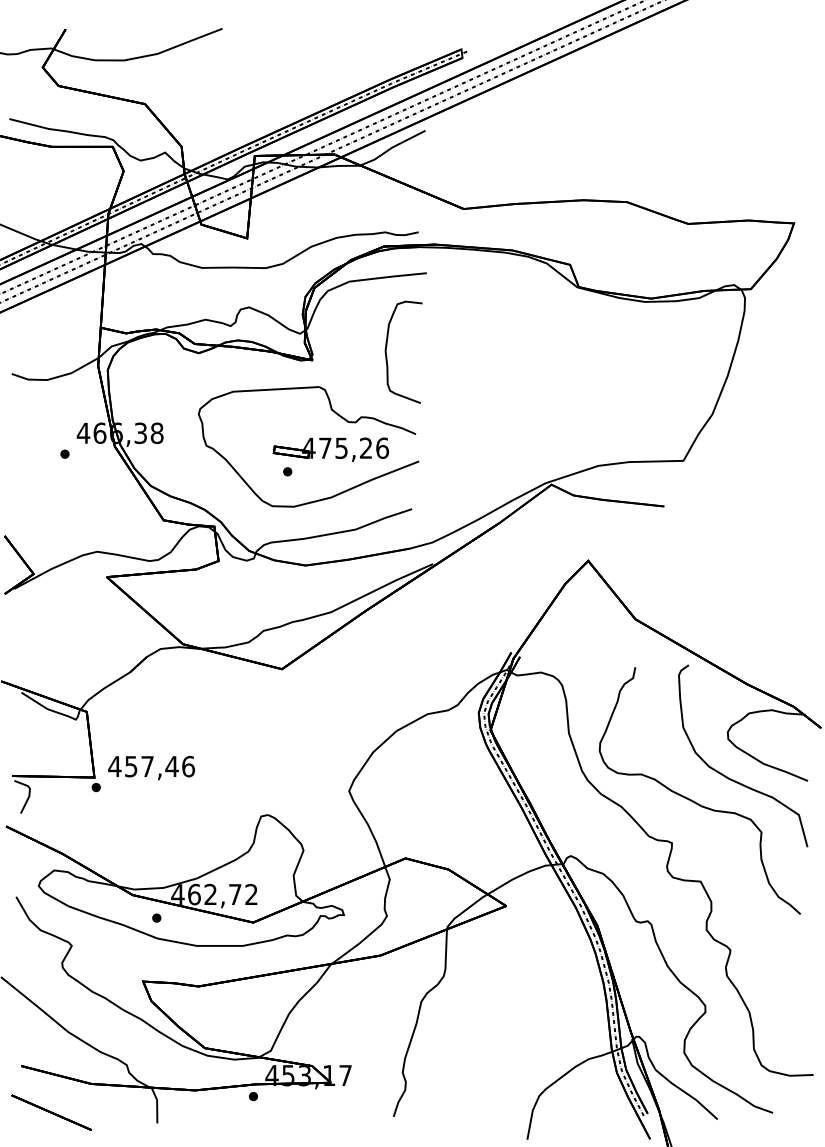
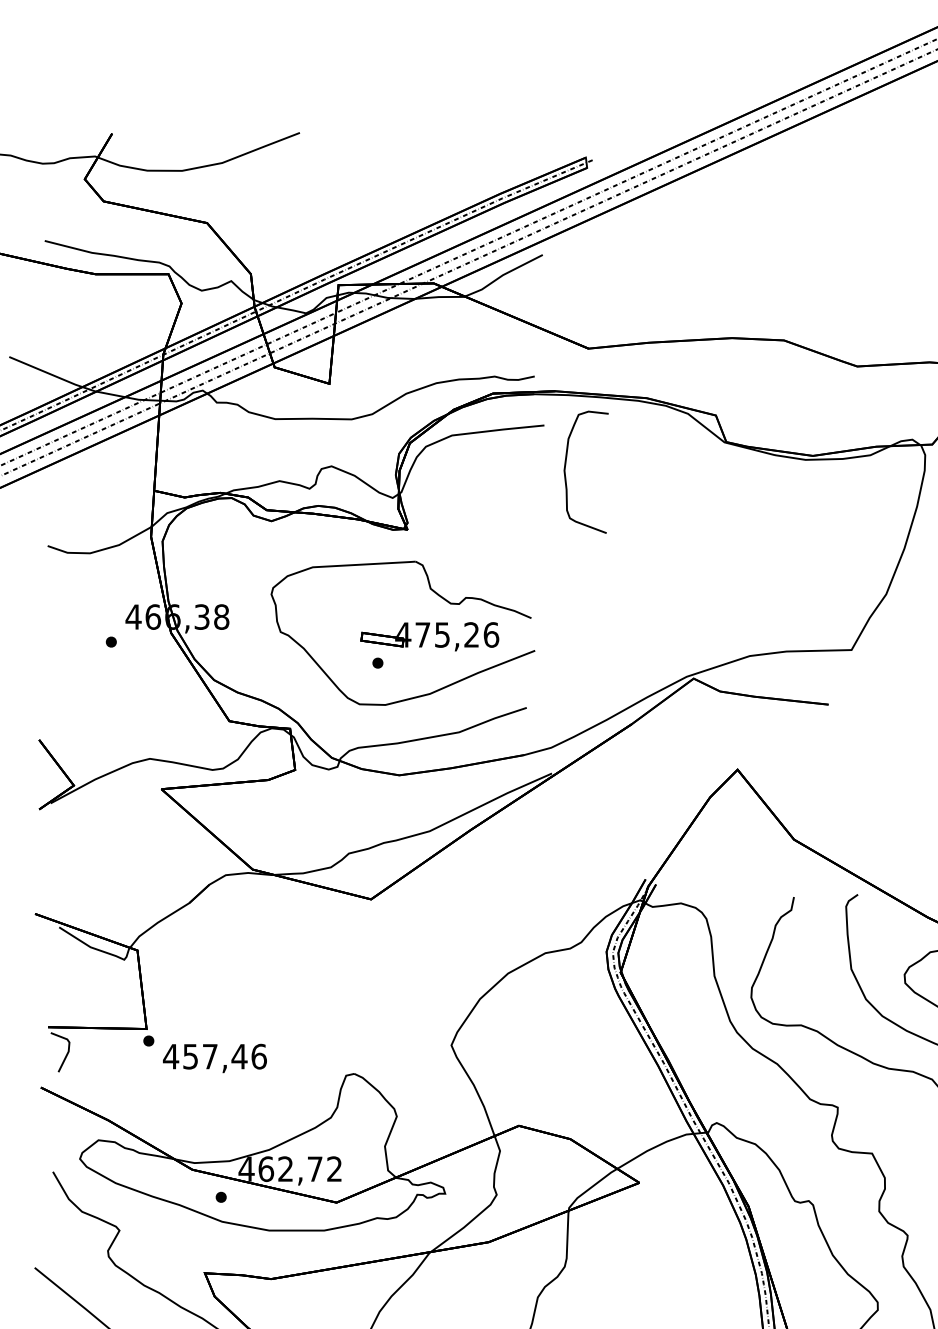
curve: (387, 346) -> (566, 465), moved
text: (151, 768) -> (214, 1058), moved

